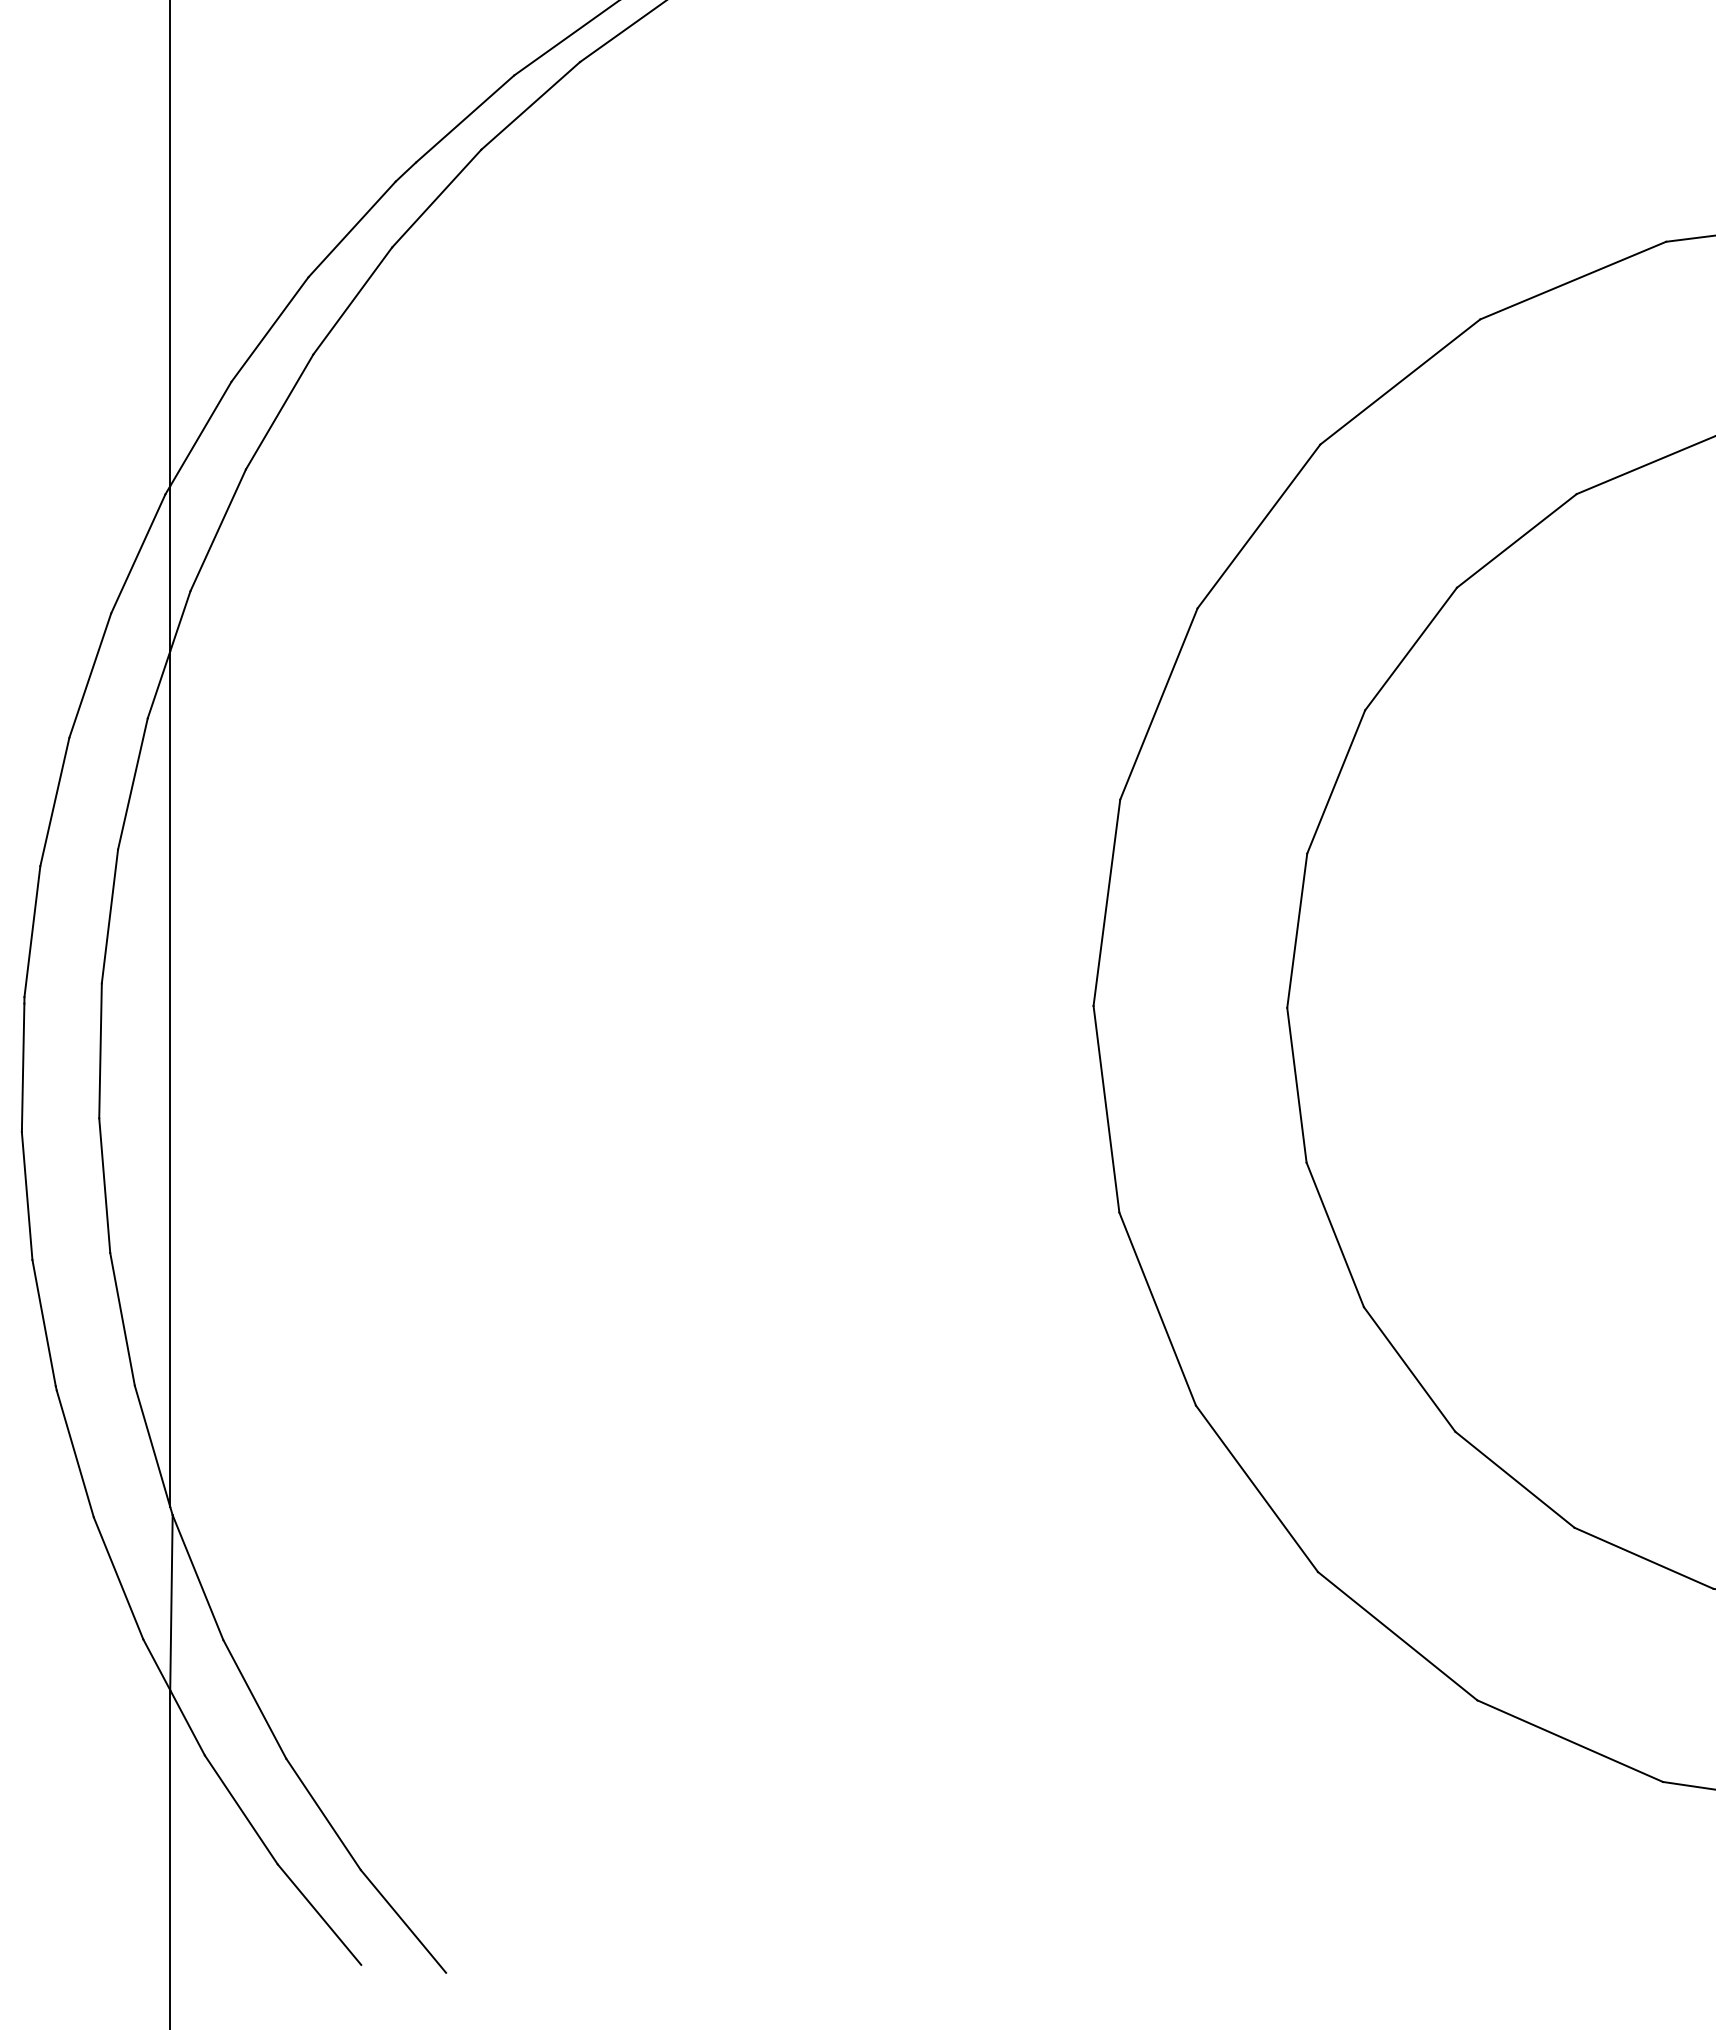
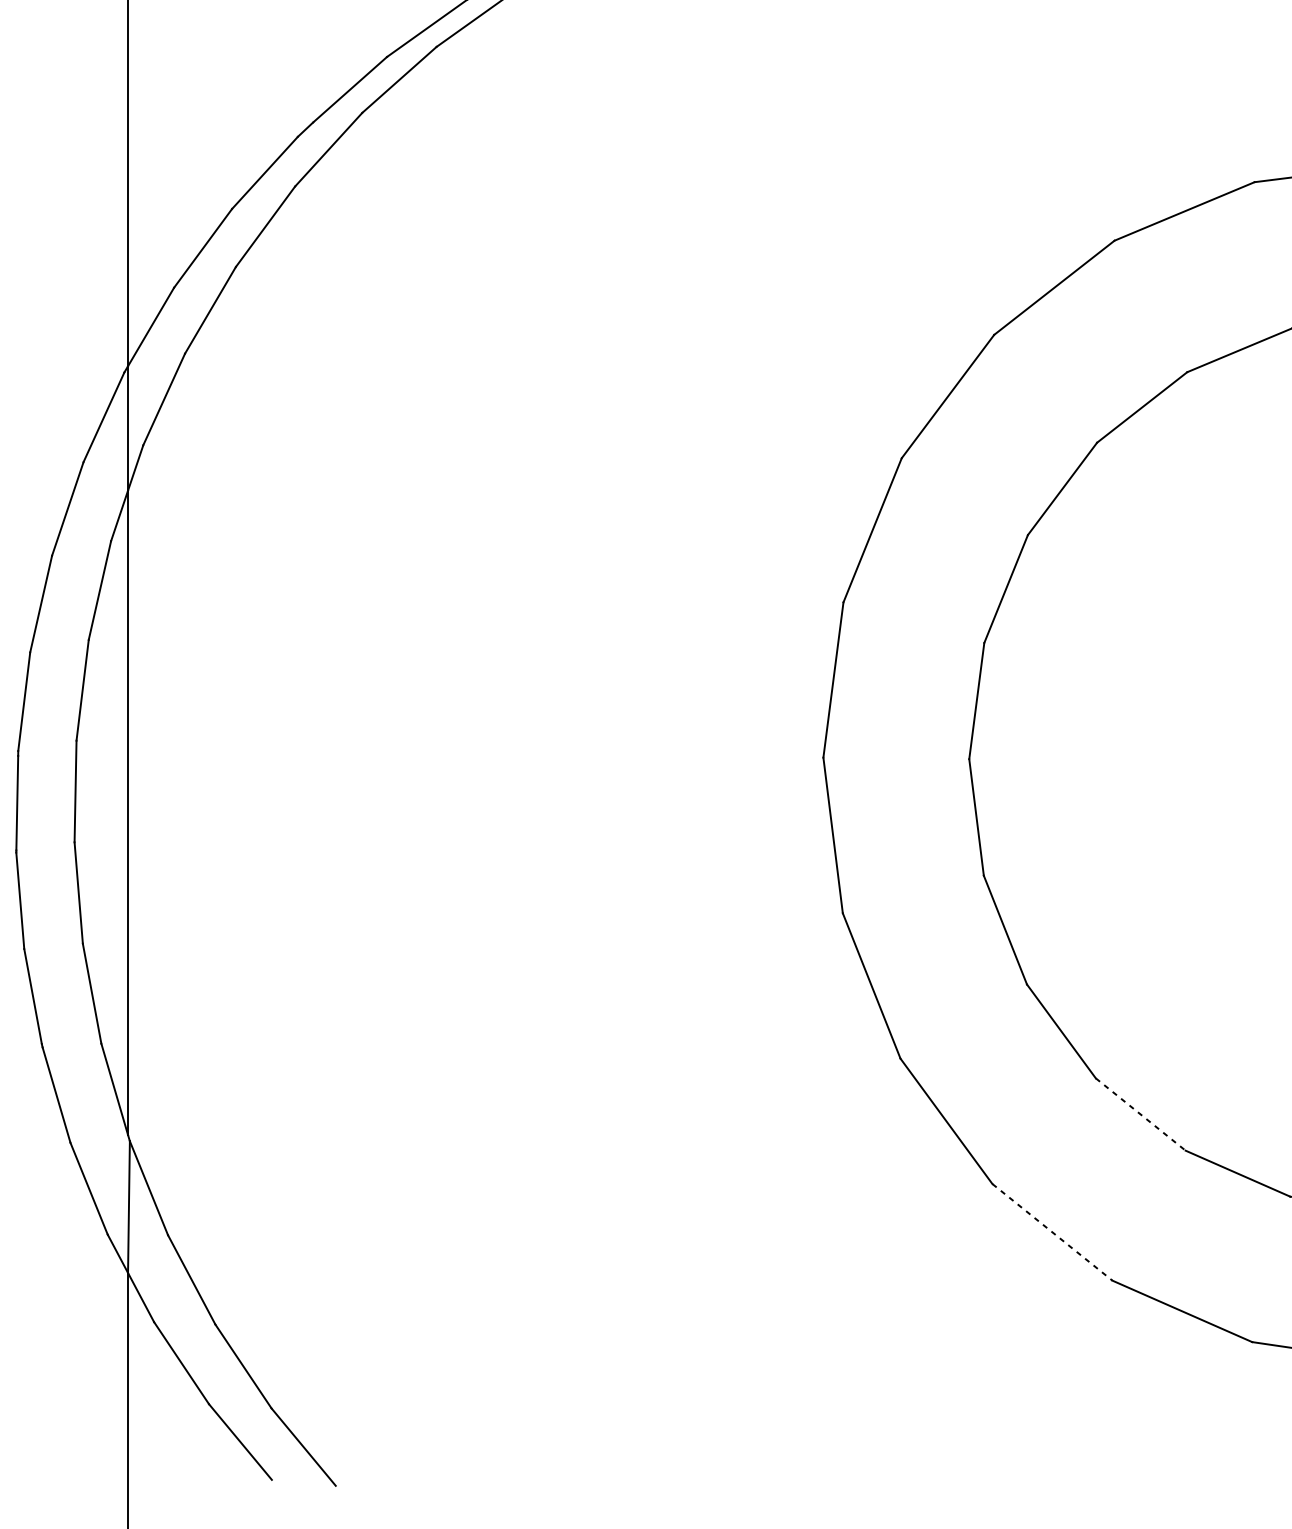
line: (1514, 1479) -> (1140, 1114), solid -> dashed
line: (1398, 1636) -> (1053, 1232), solid -> dashed

